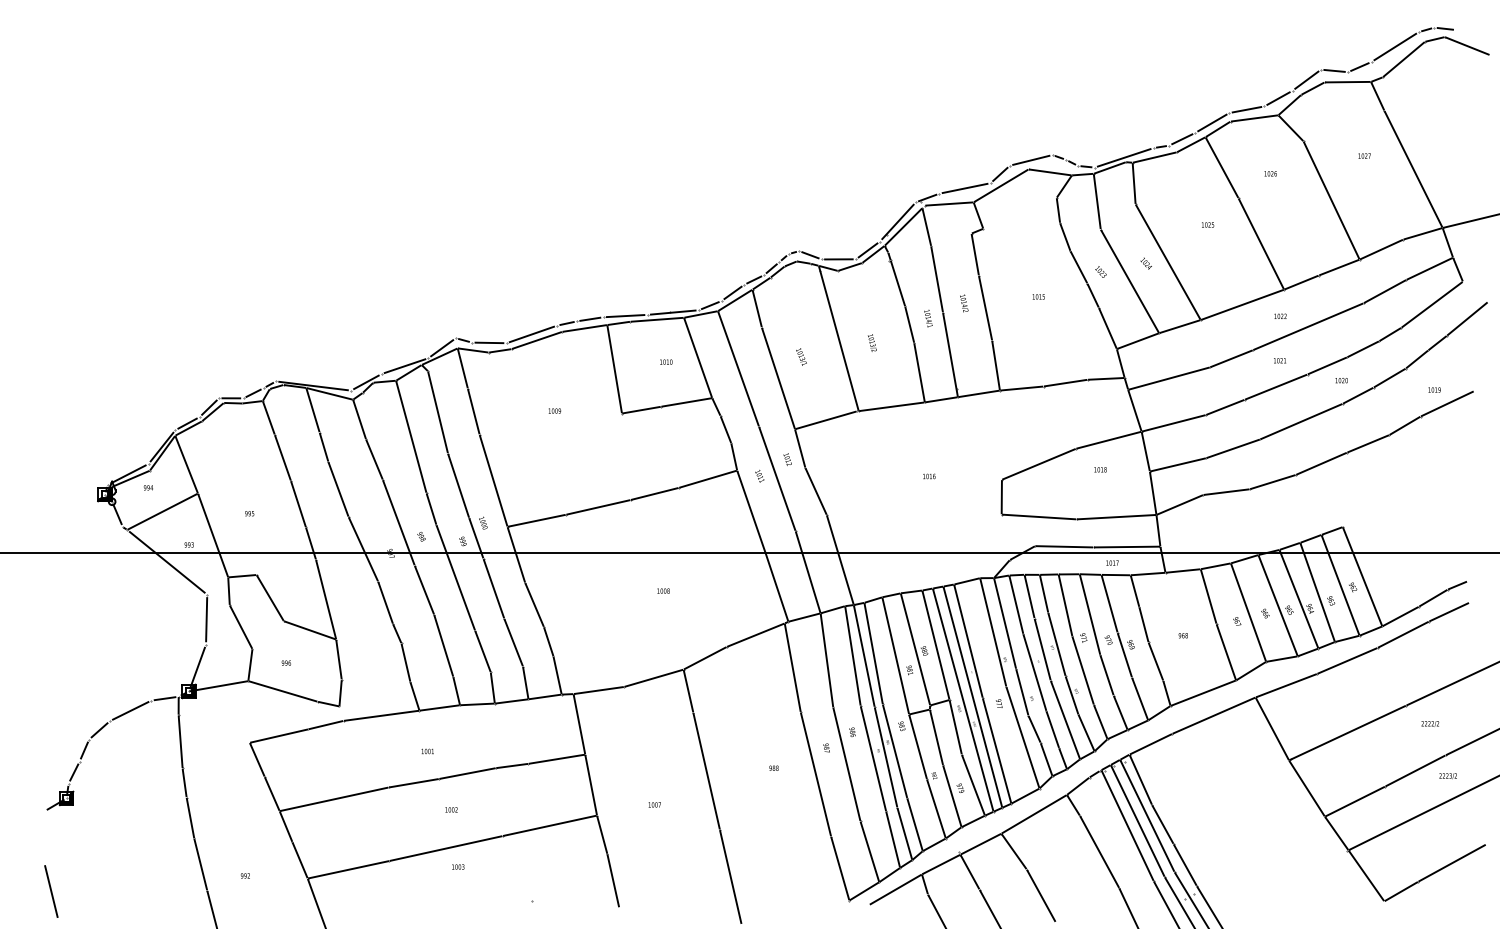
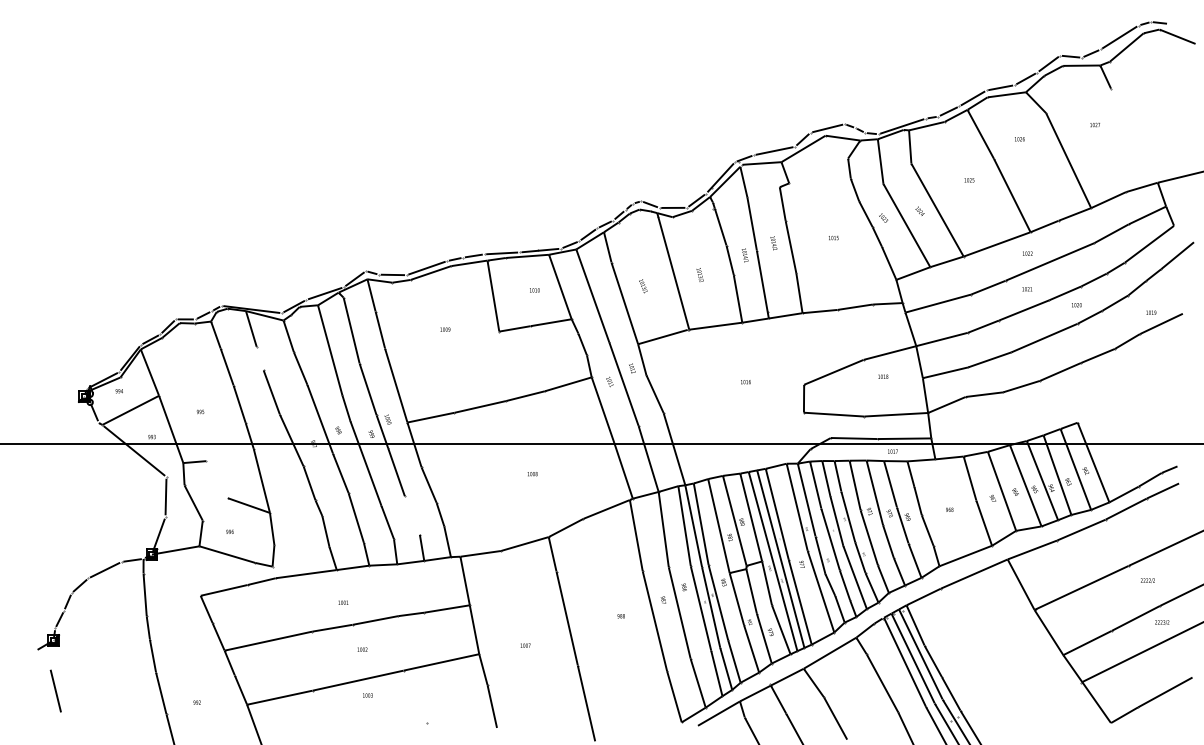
line: (1413, 168) -> (1134, 134), removed
line: (323, 446) -> (259, 358), removed
line: (270, 598) -> (217, 480), removed
line: (513, 642) -> (412, 515), removed
line: (51, 891) -> (55, 691), moved

